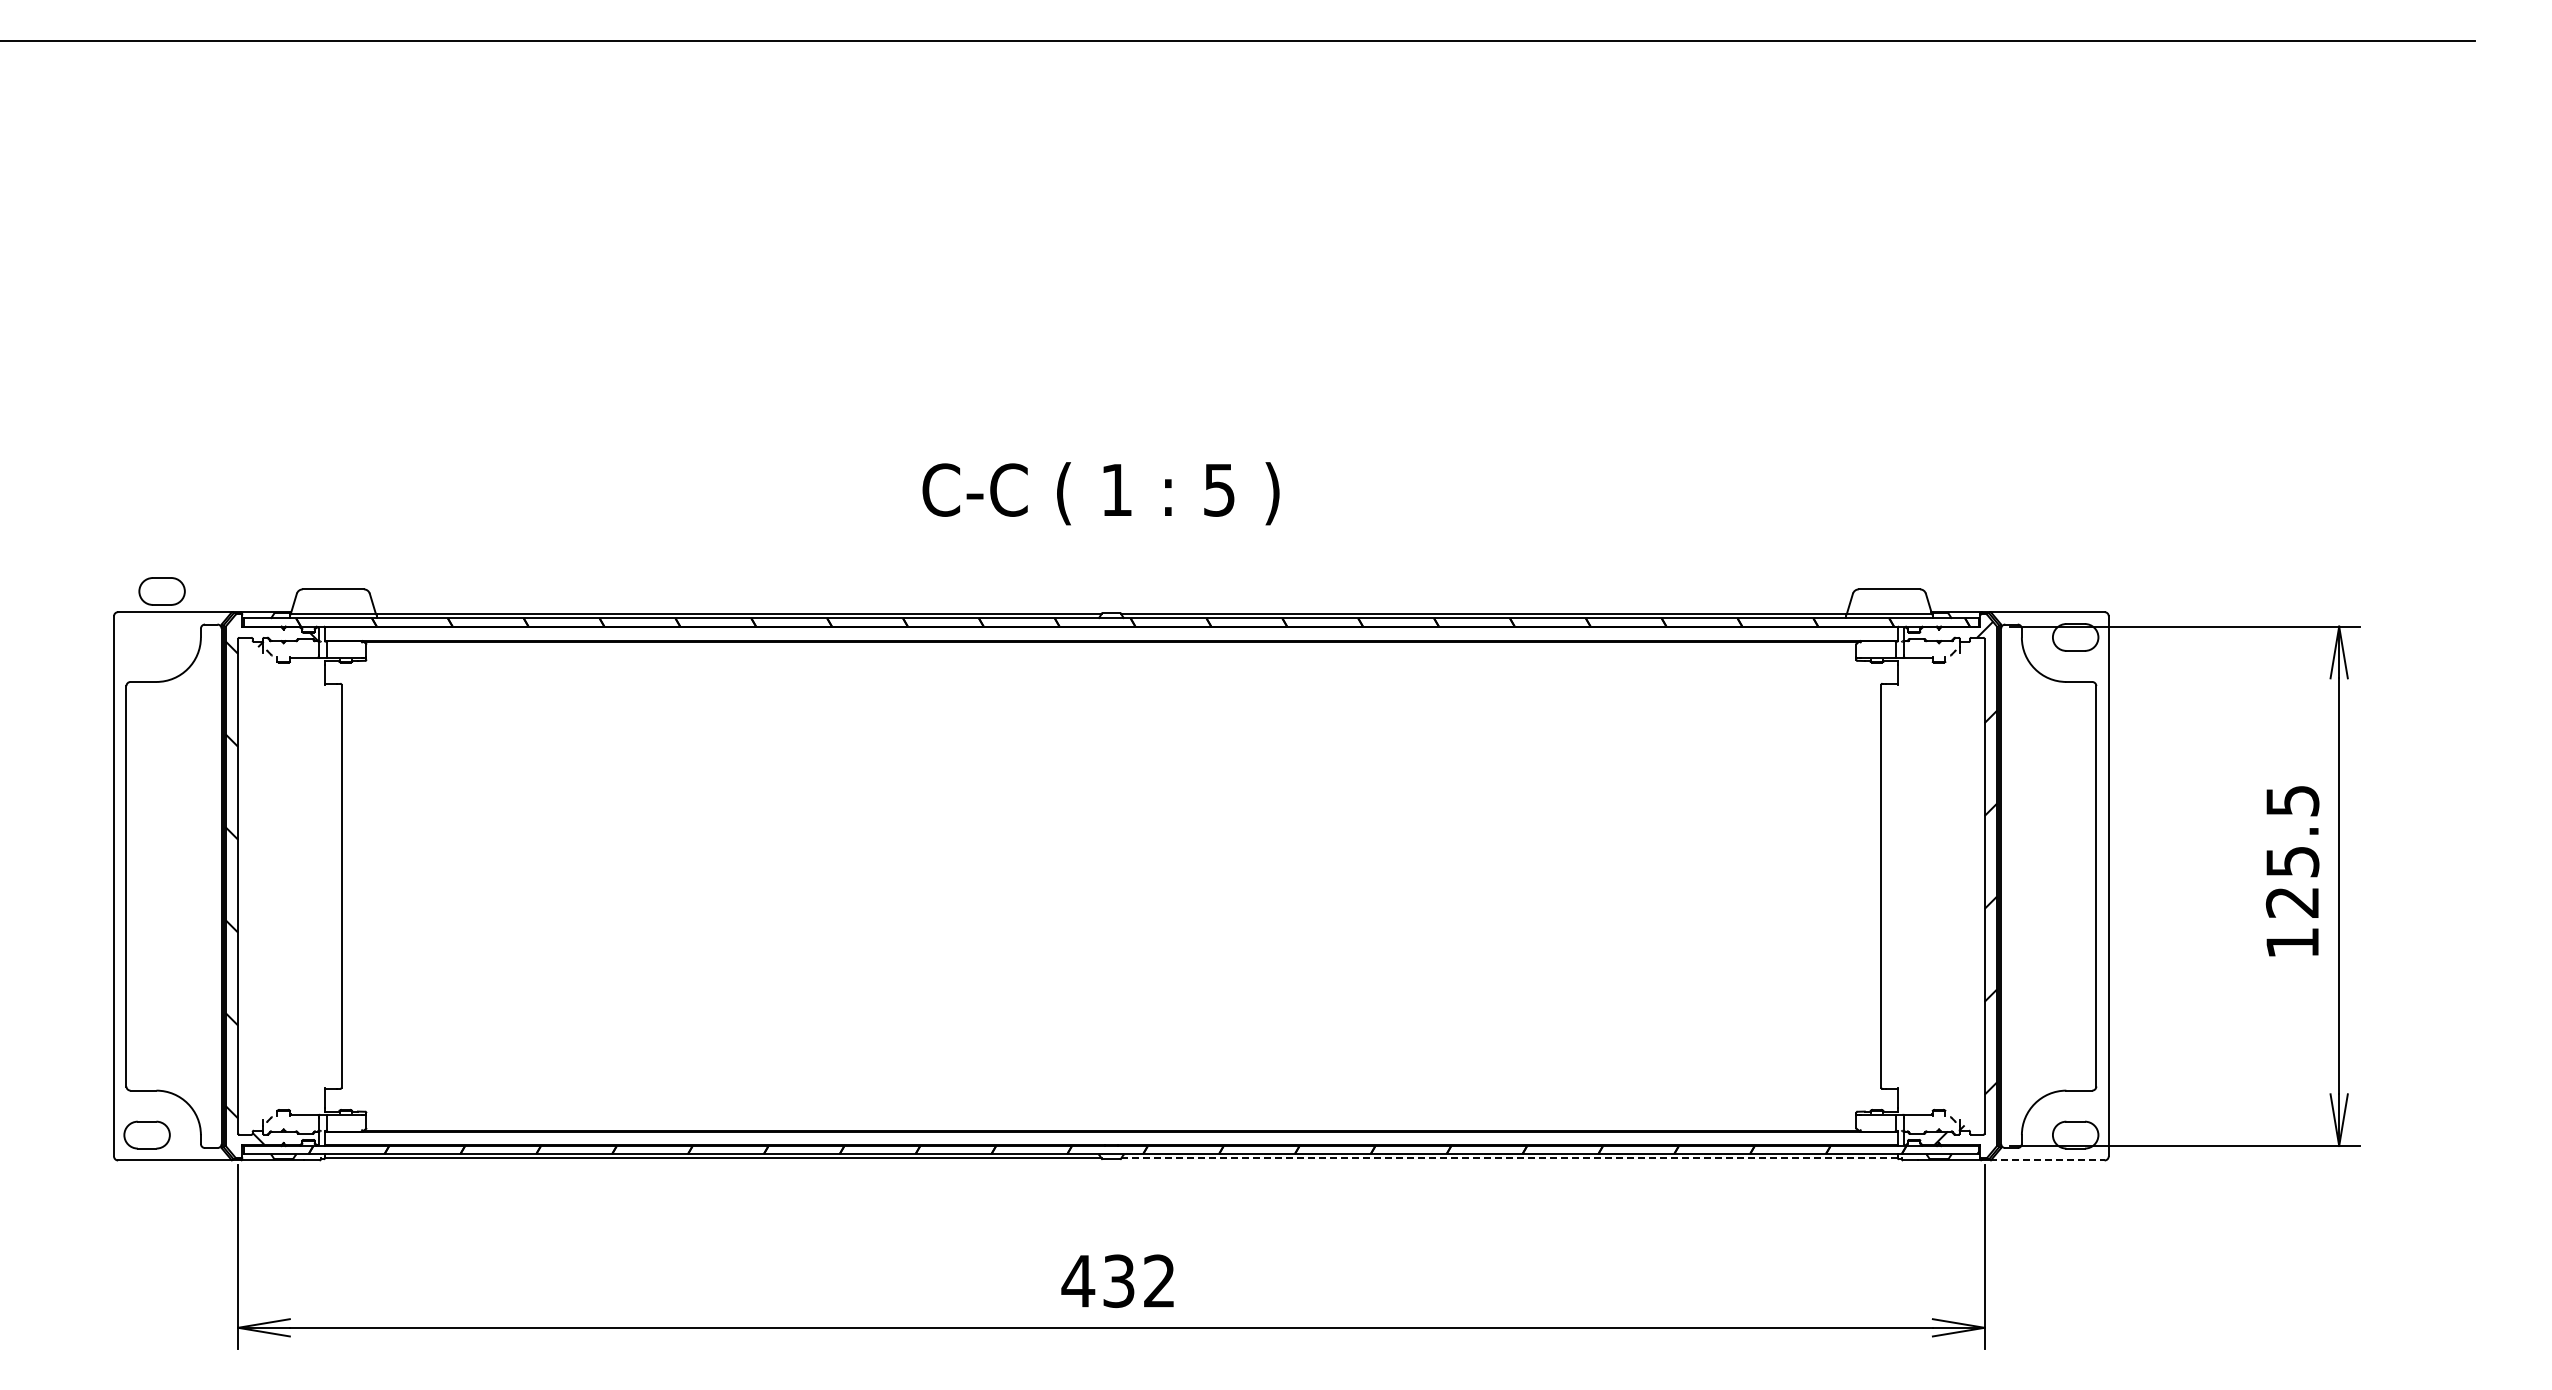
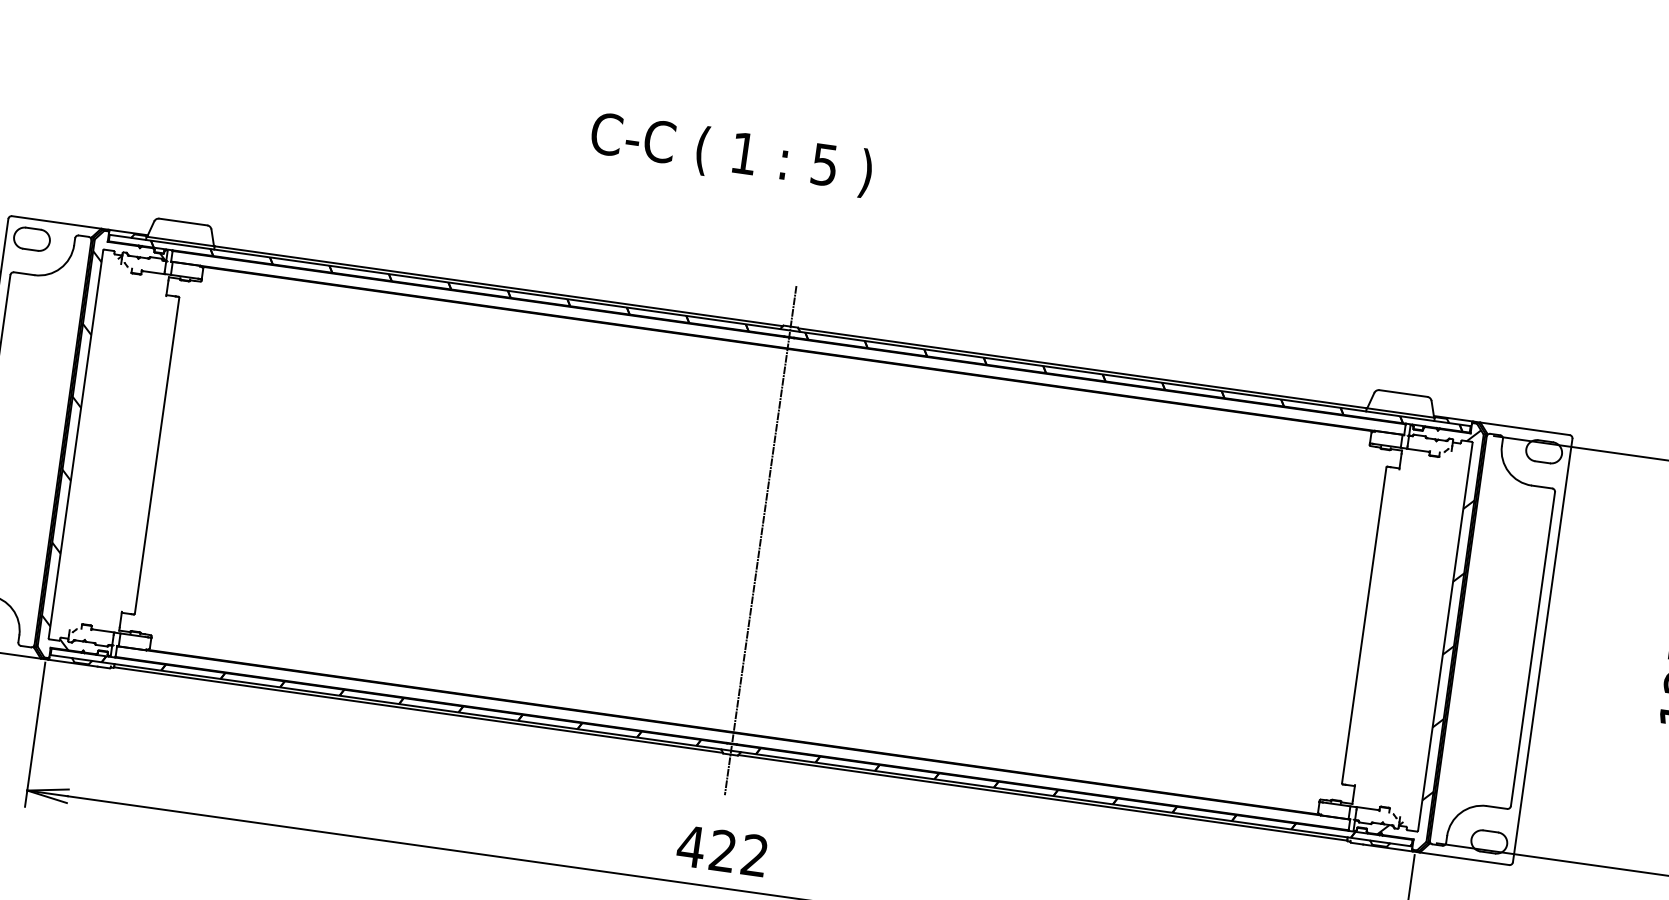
text: (1100, 493) -> (731, 154), moved
part: (161, 591) -> (31, 239), moved
line: (1111, 885) -> (760, 539), added
line: (1509, 1158) -> (1042, 797), dashed -> solid
line: (2047, 1160) -> (1464, 858), dashed -> solid
text: (1118, 1281) -> (722, 851), 432 -> 422

